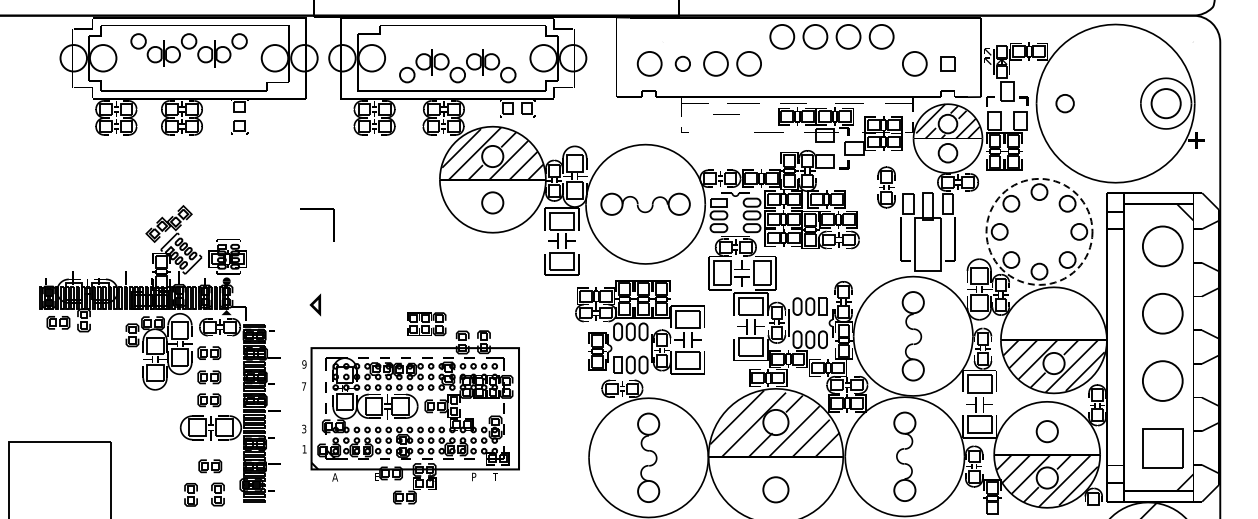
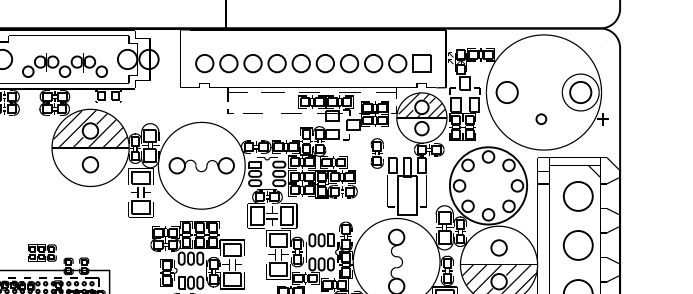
part: (831, 36) -> (337, 63), moved
circle: (682, 63) -> (228, 63), size x1.67
part: (947, 63) -> (421, 63), size x1.67
circle: (1064, 103) -> (506, 92), size x1.67
line: (726, 114) -> (253, 113), moved
circle: (1111, 139) -> (540, 118), added
circle: (1039, 231) -> (488, 185), dashed -> solid
circle: (1053, 316) -> (498, 247), added

